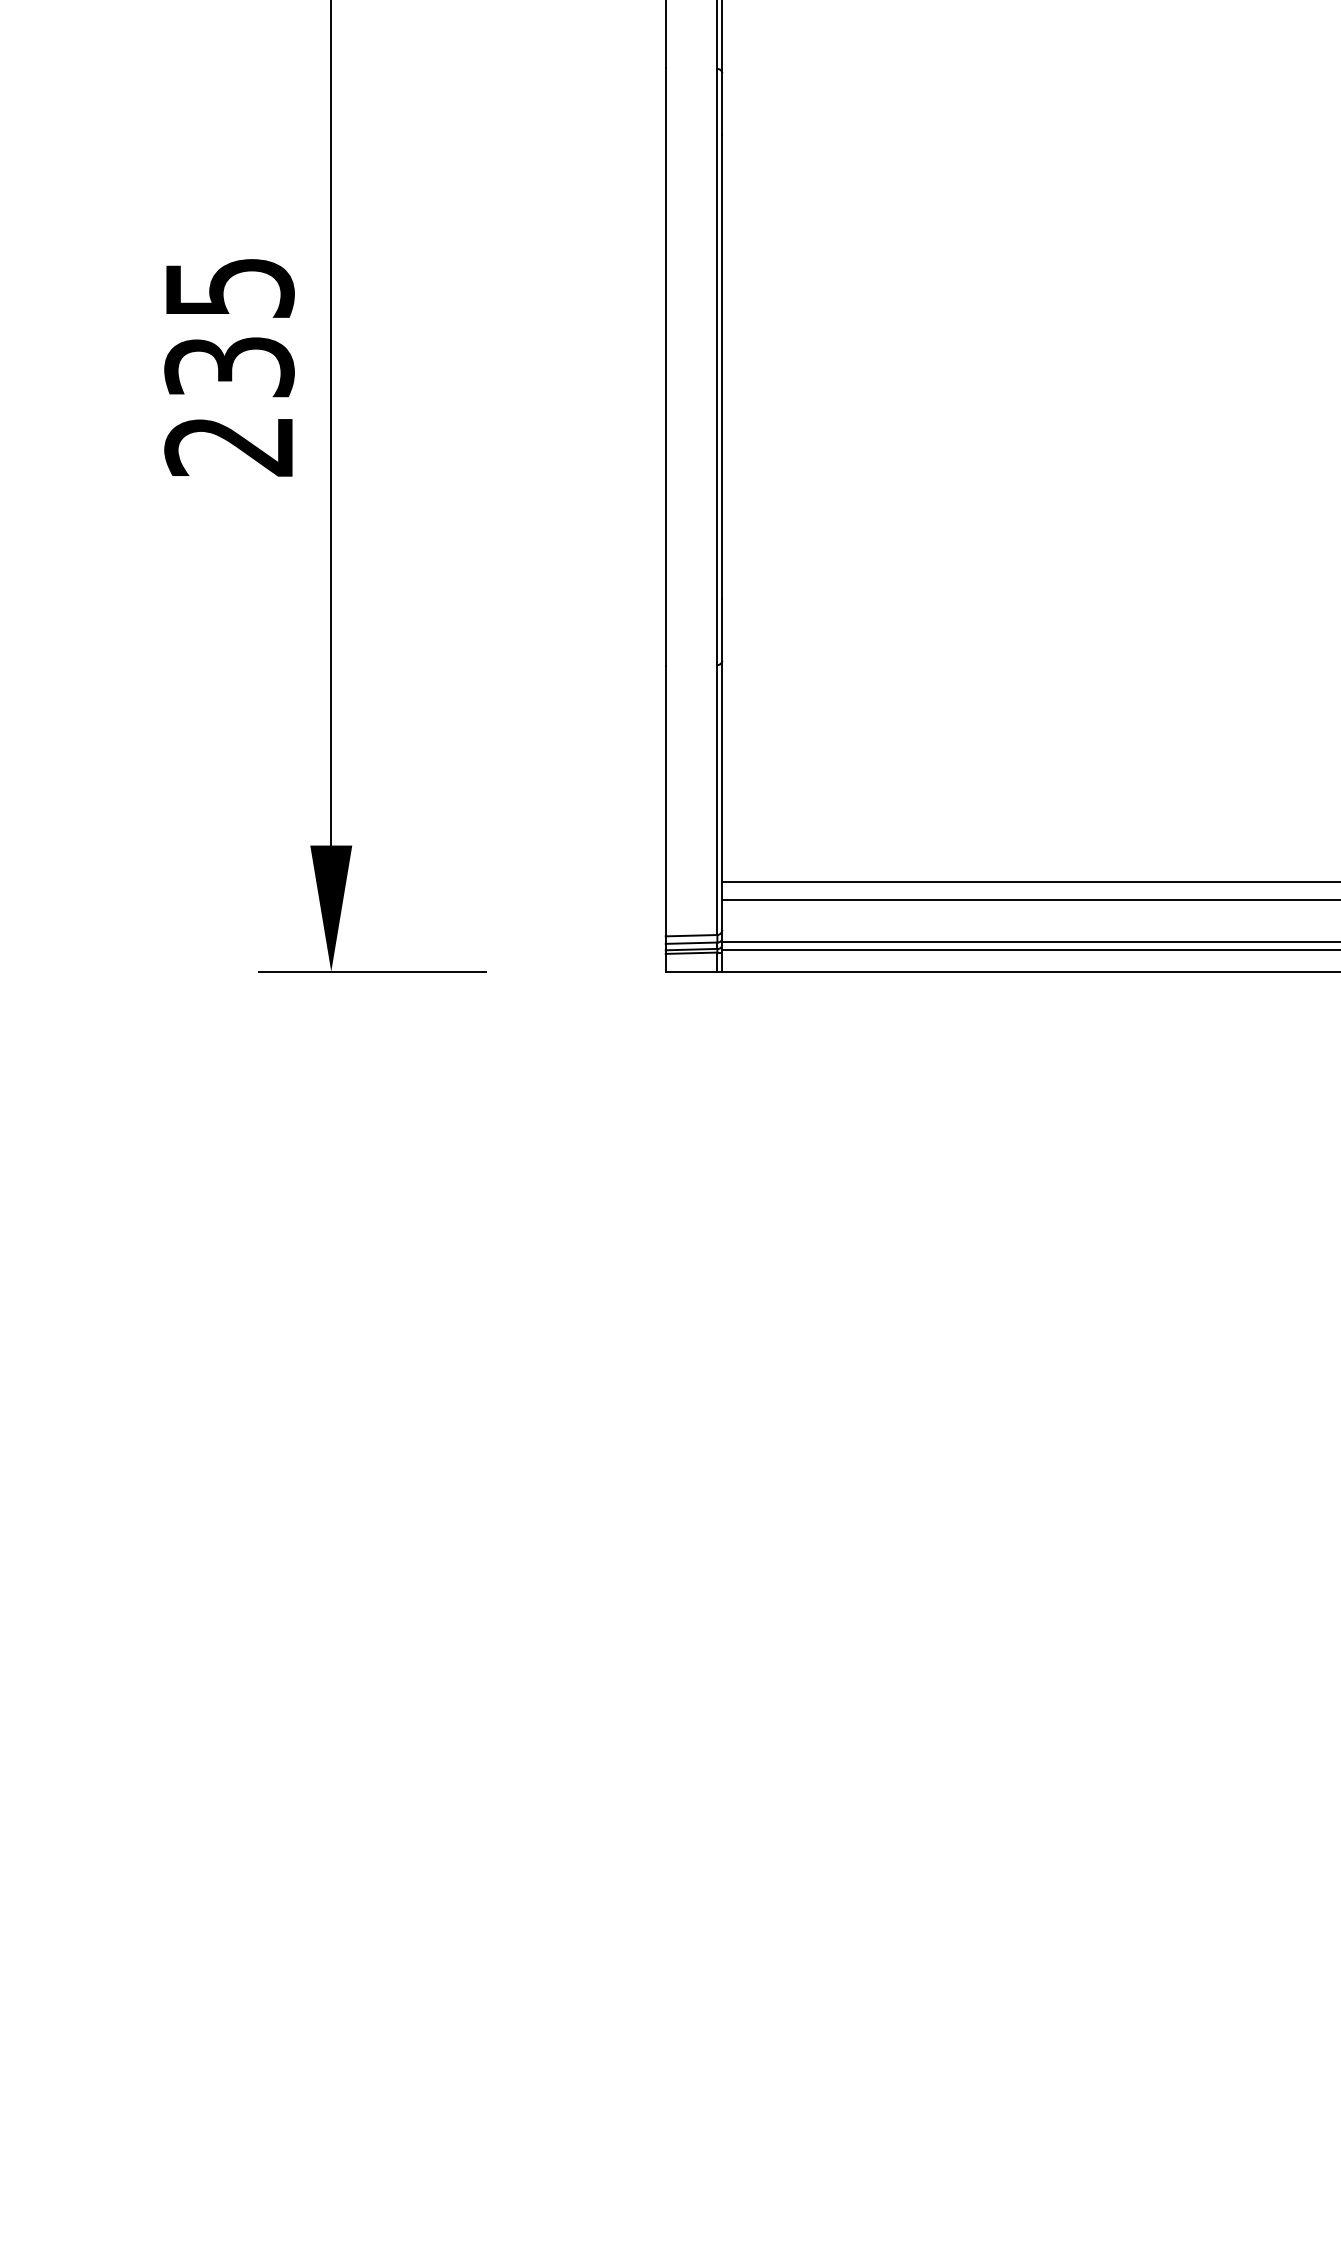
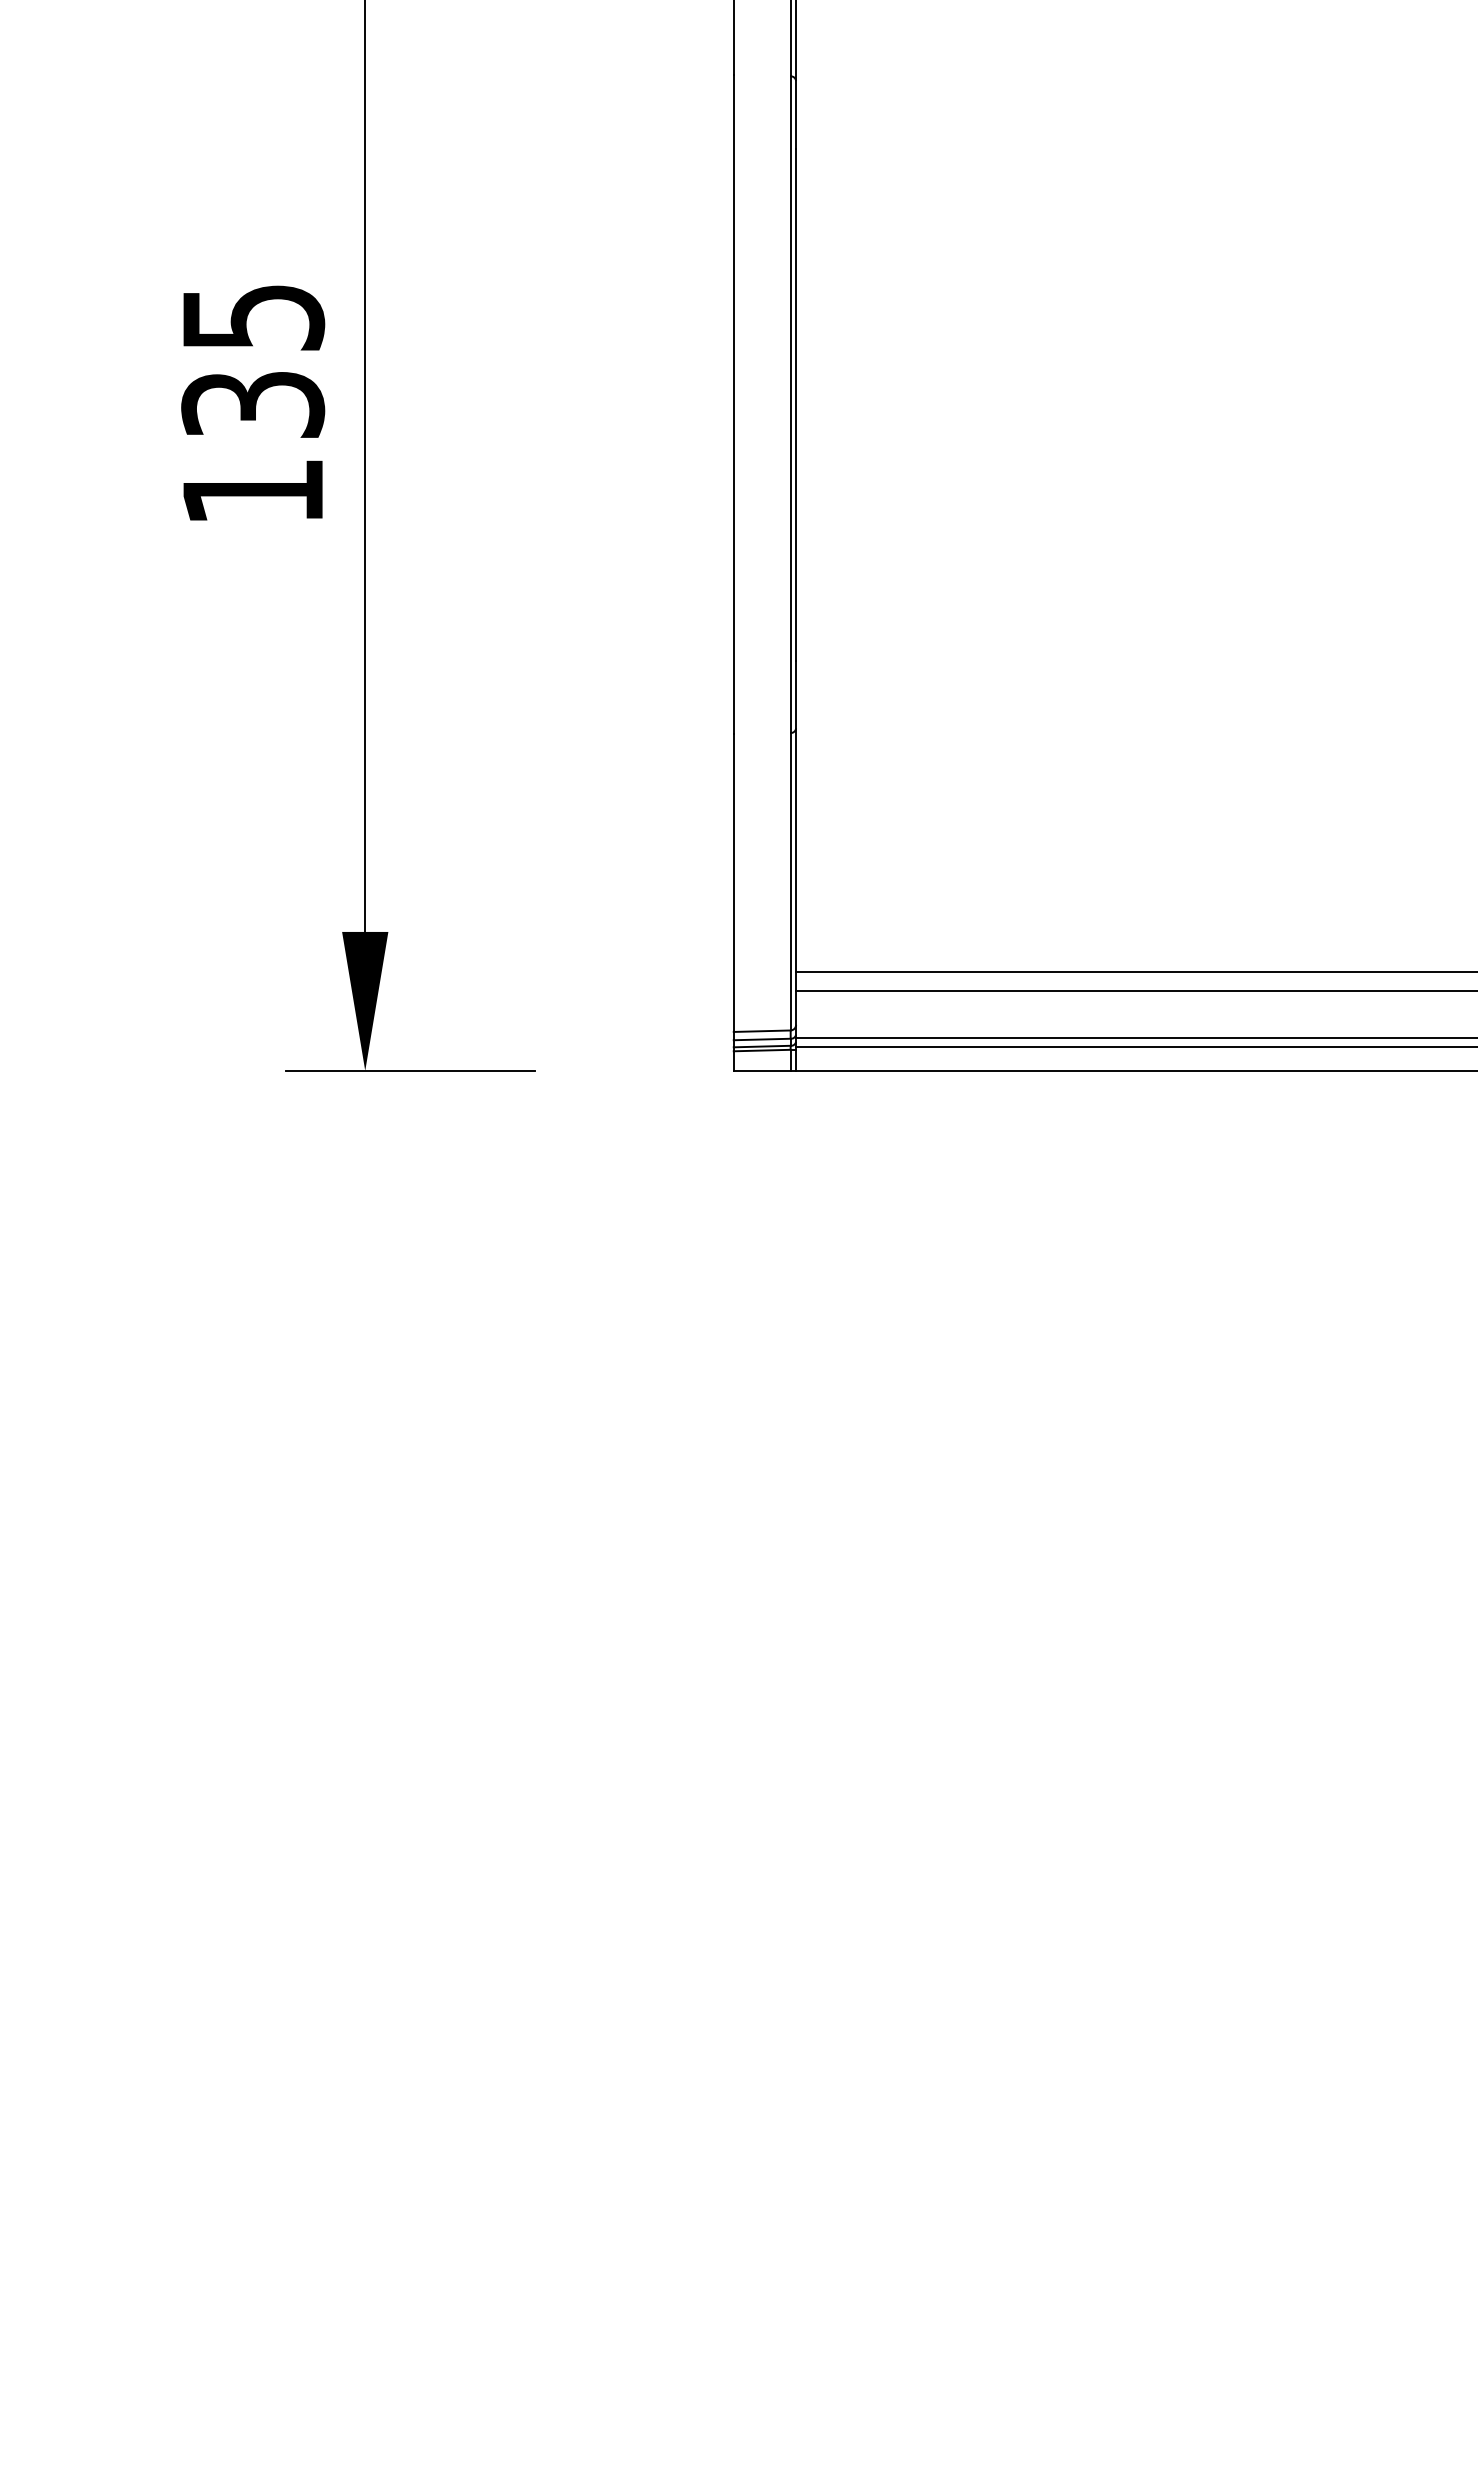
text: (228, 446) -> (251, 492), 235 -> 135

